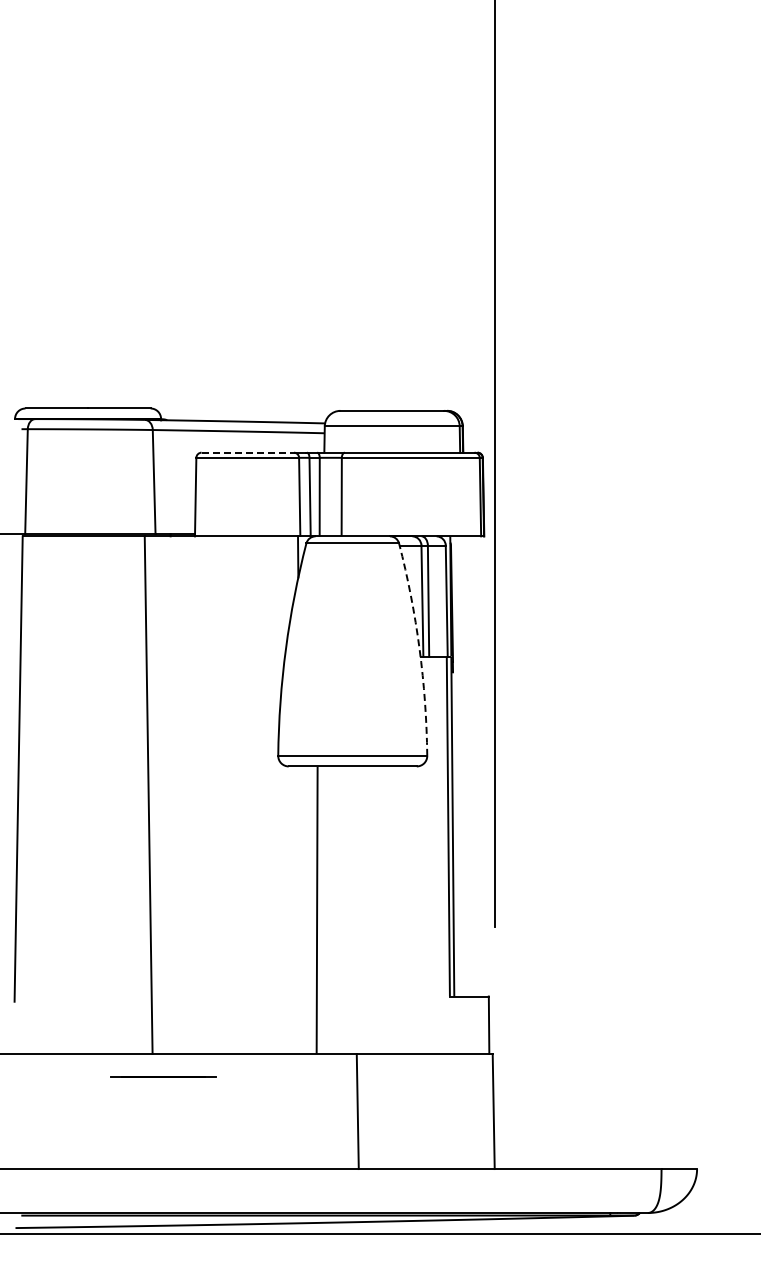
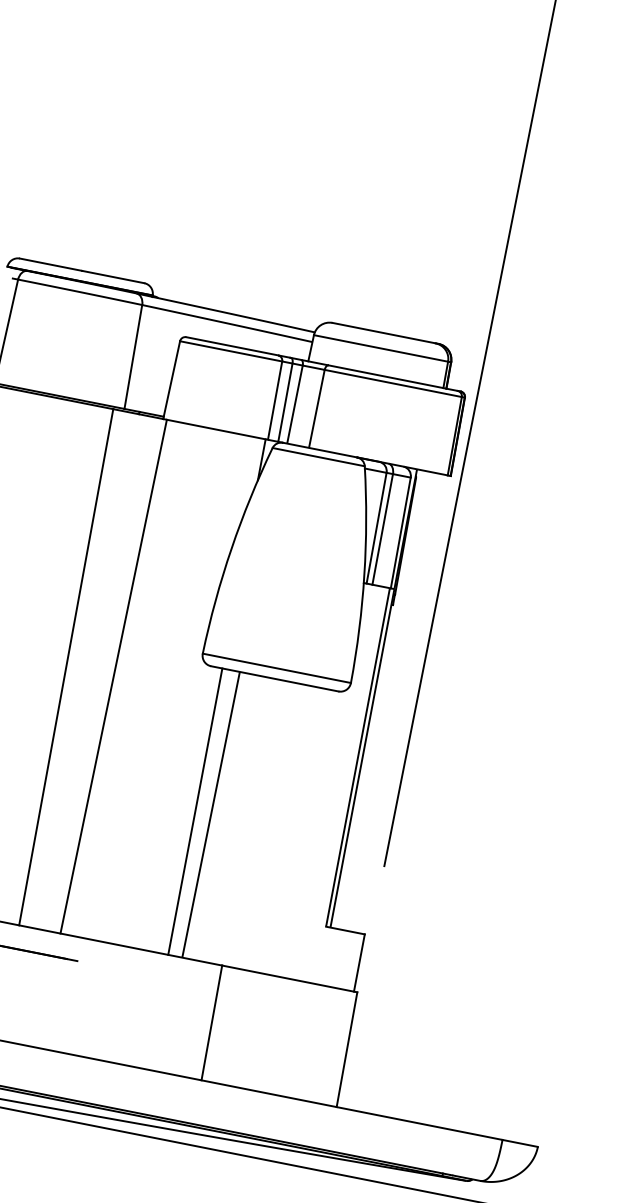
line: (248, 452) -> (232, 346), dashed -> solid
arc: (419, 648) -> (364, 574), dashed -> solid
line: (196, 795) -> (113, 676), added
line: (301, 910) -> (195, 811), added

